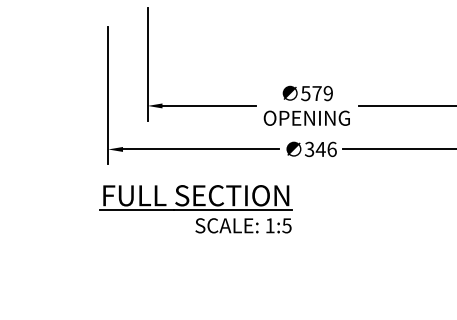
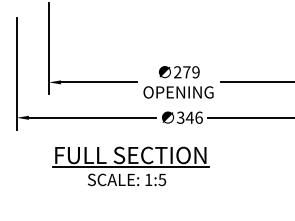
text: (305, 93) -> (177, 72), 579 -> 279
part: (195, 197) -> (130, 156), moved

